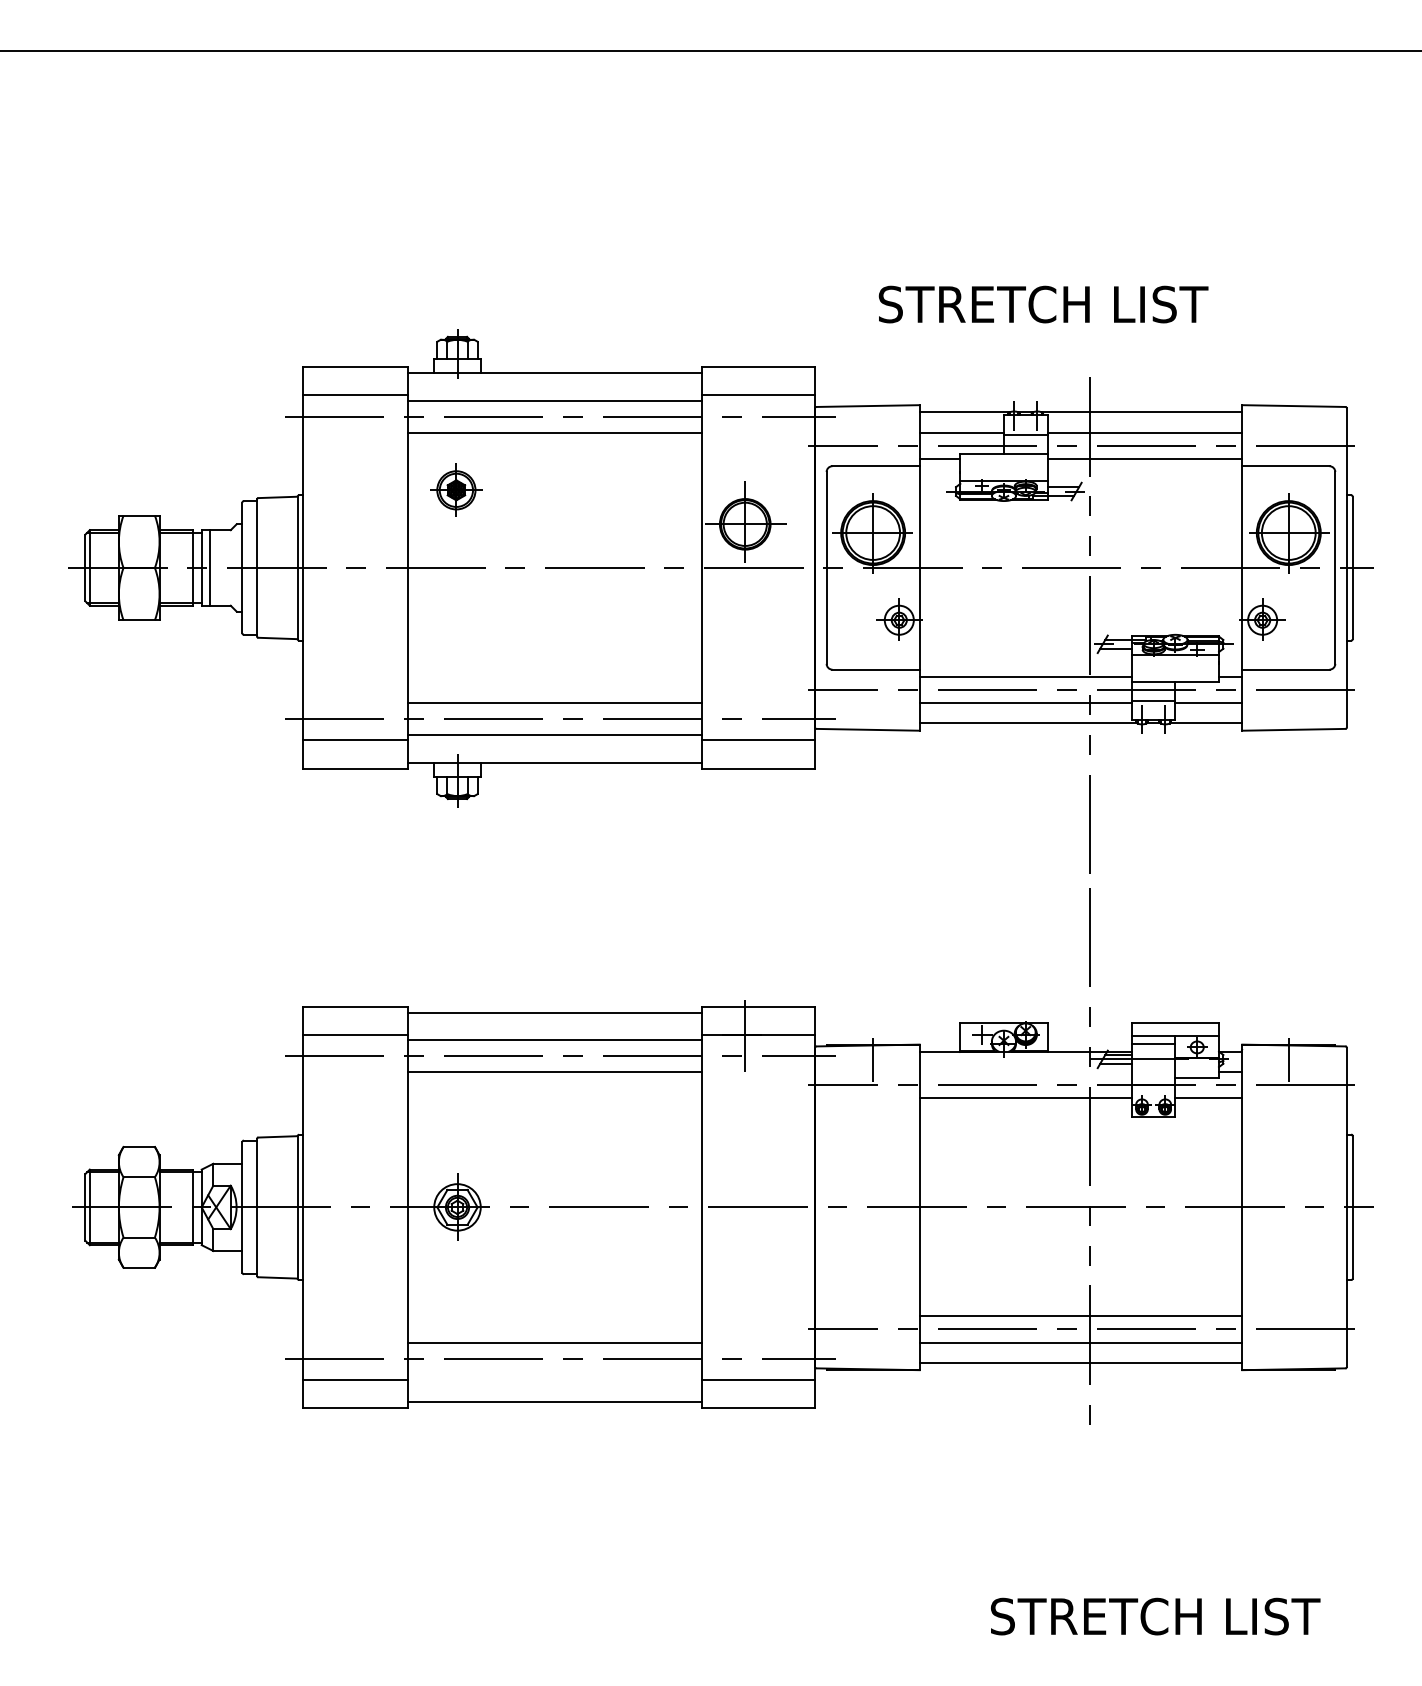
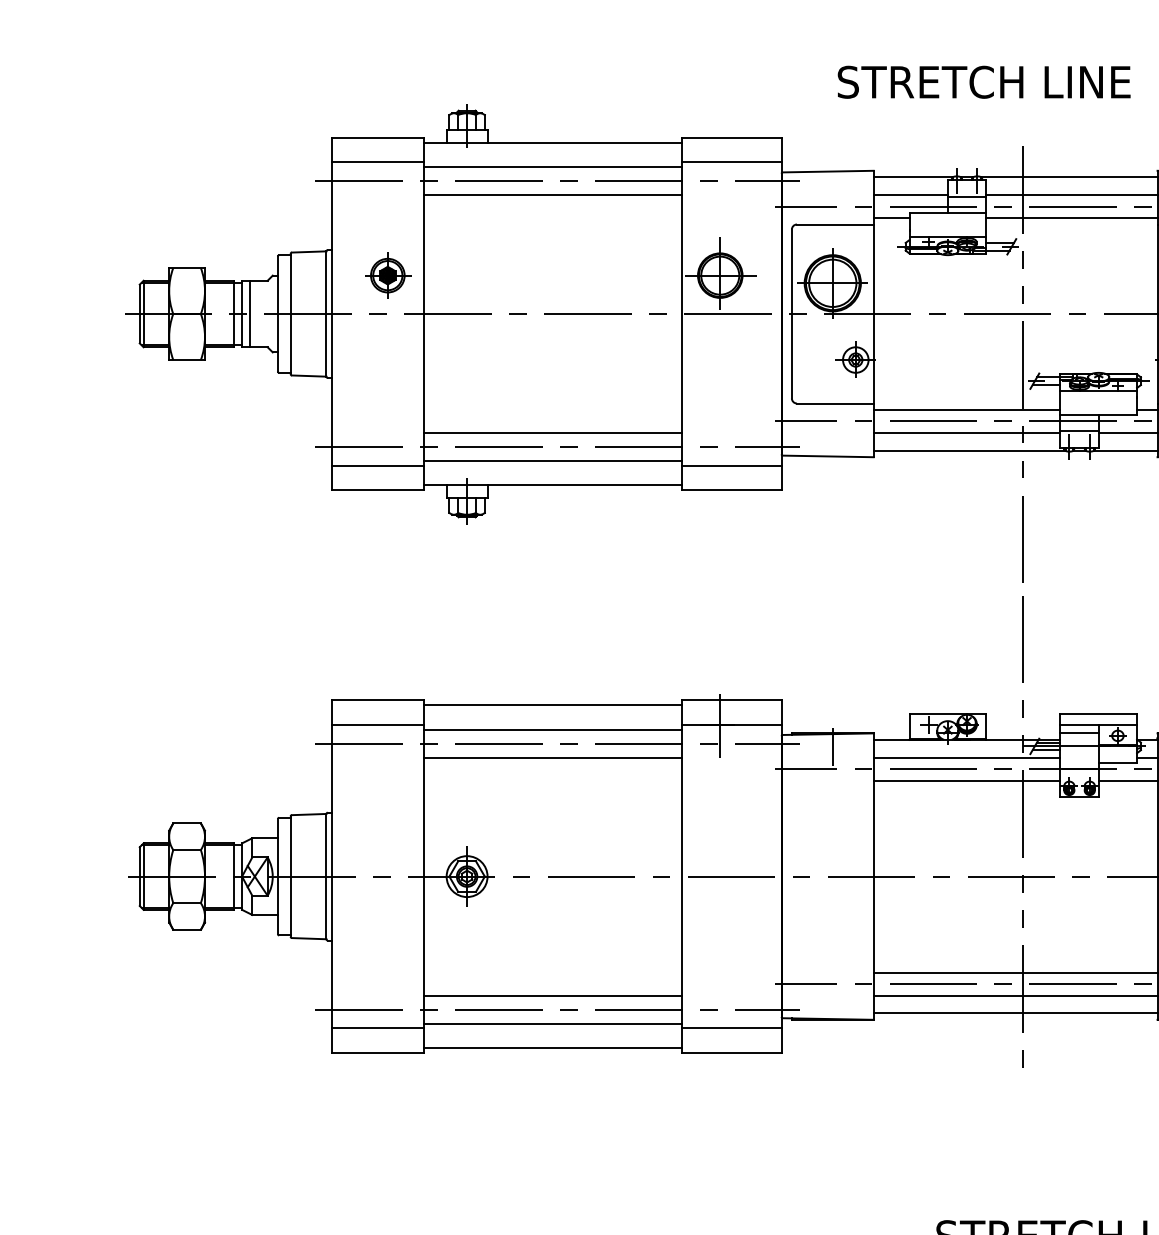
text: (1181, 304) -> (1104, 82), STRETCH LIST -> STRETCH LINE
part: (456, 489) -> (387, 274), moved
line: (1025, 1072) -> (966, 757), added
line: (554, 1374) -> (552, 1023), added

